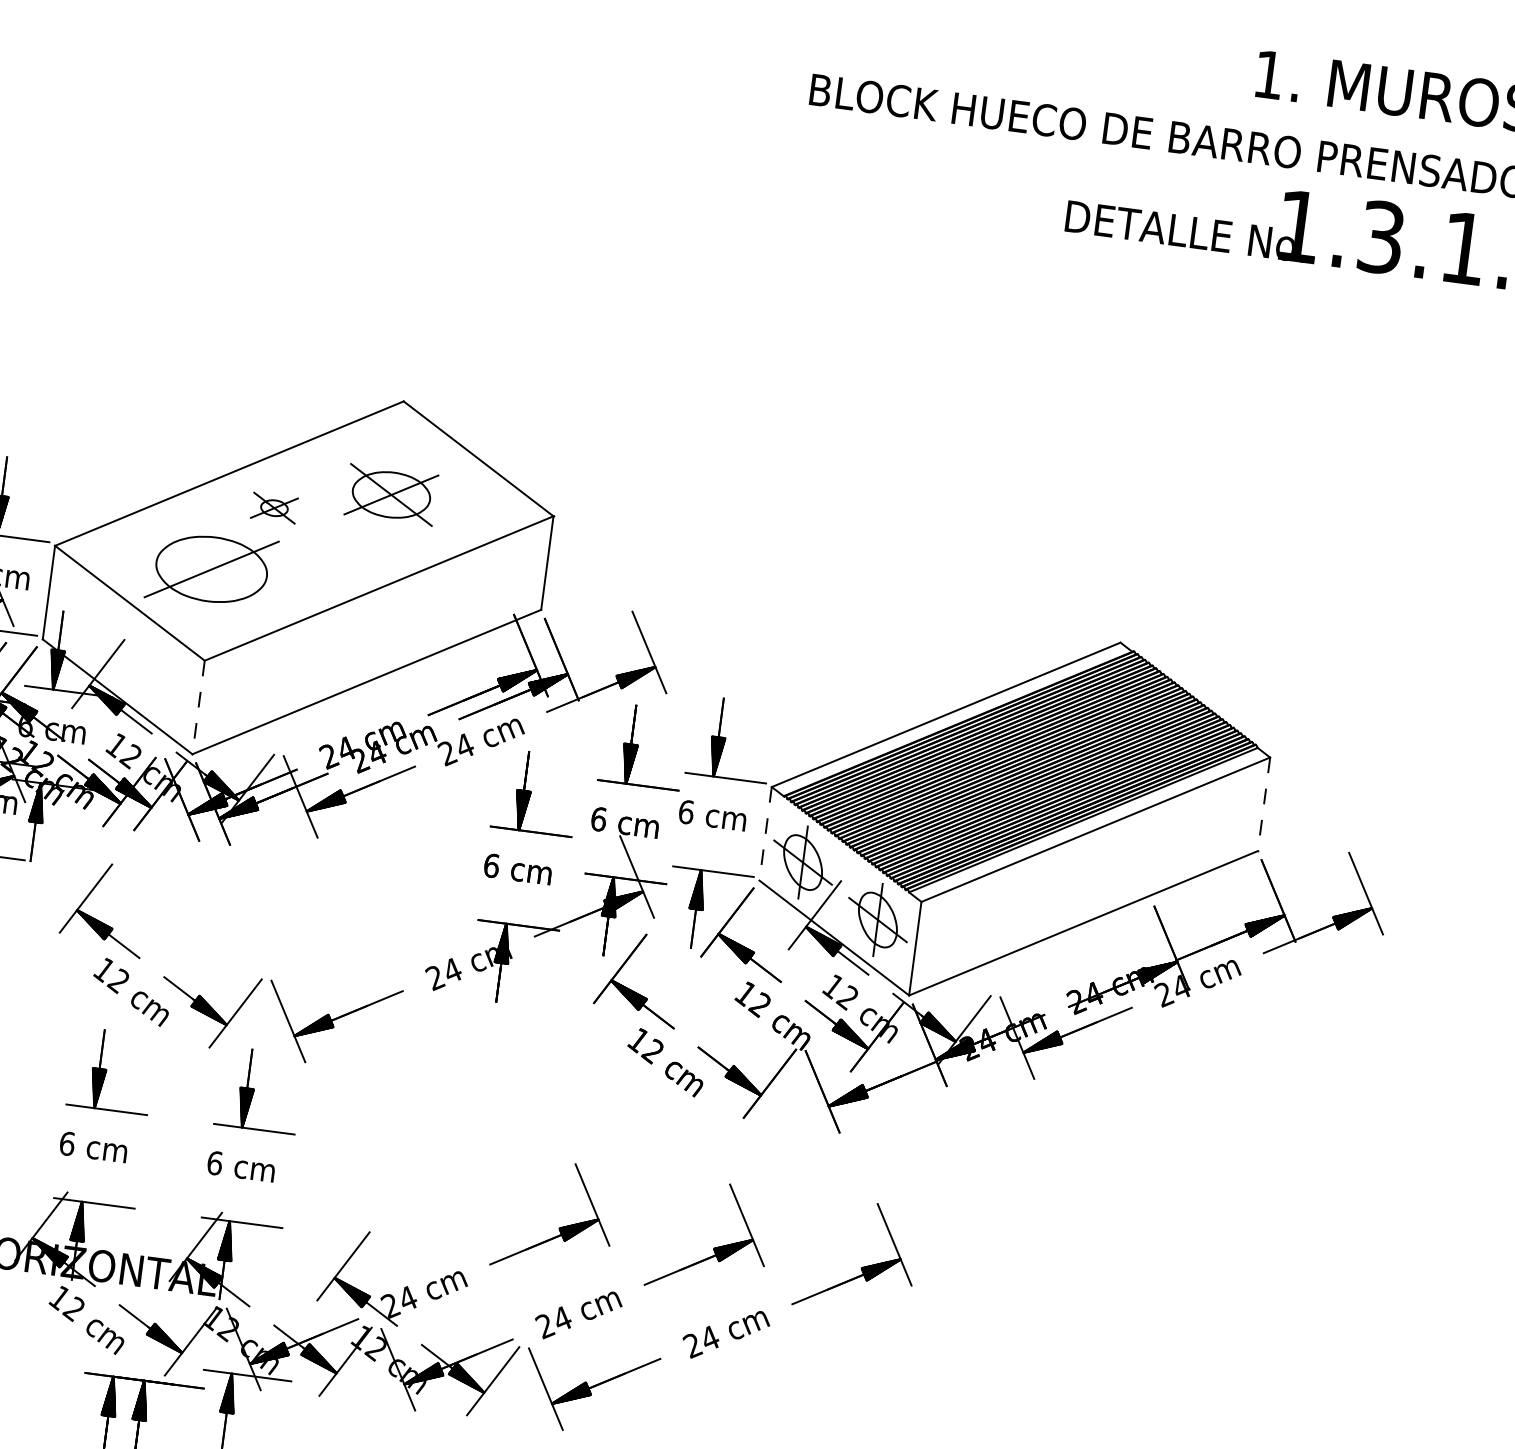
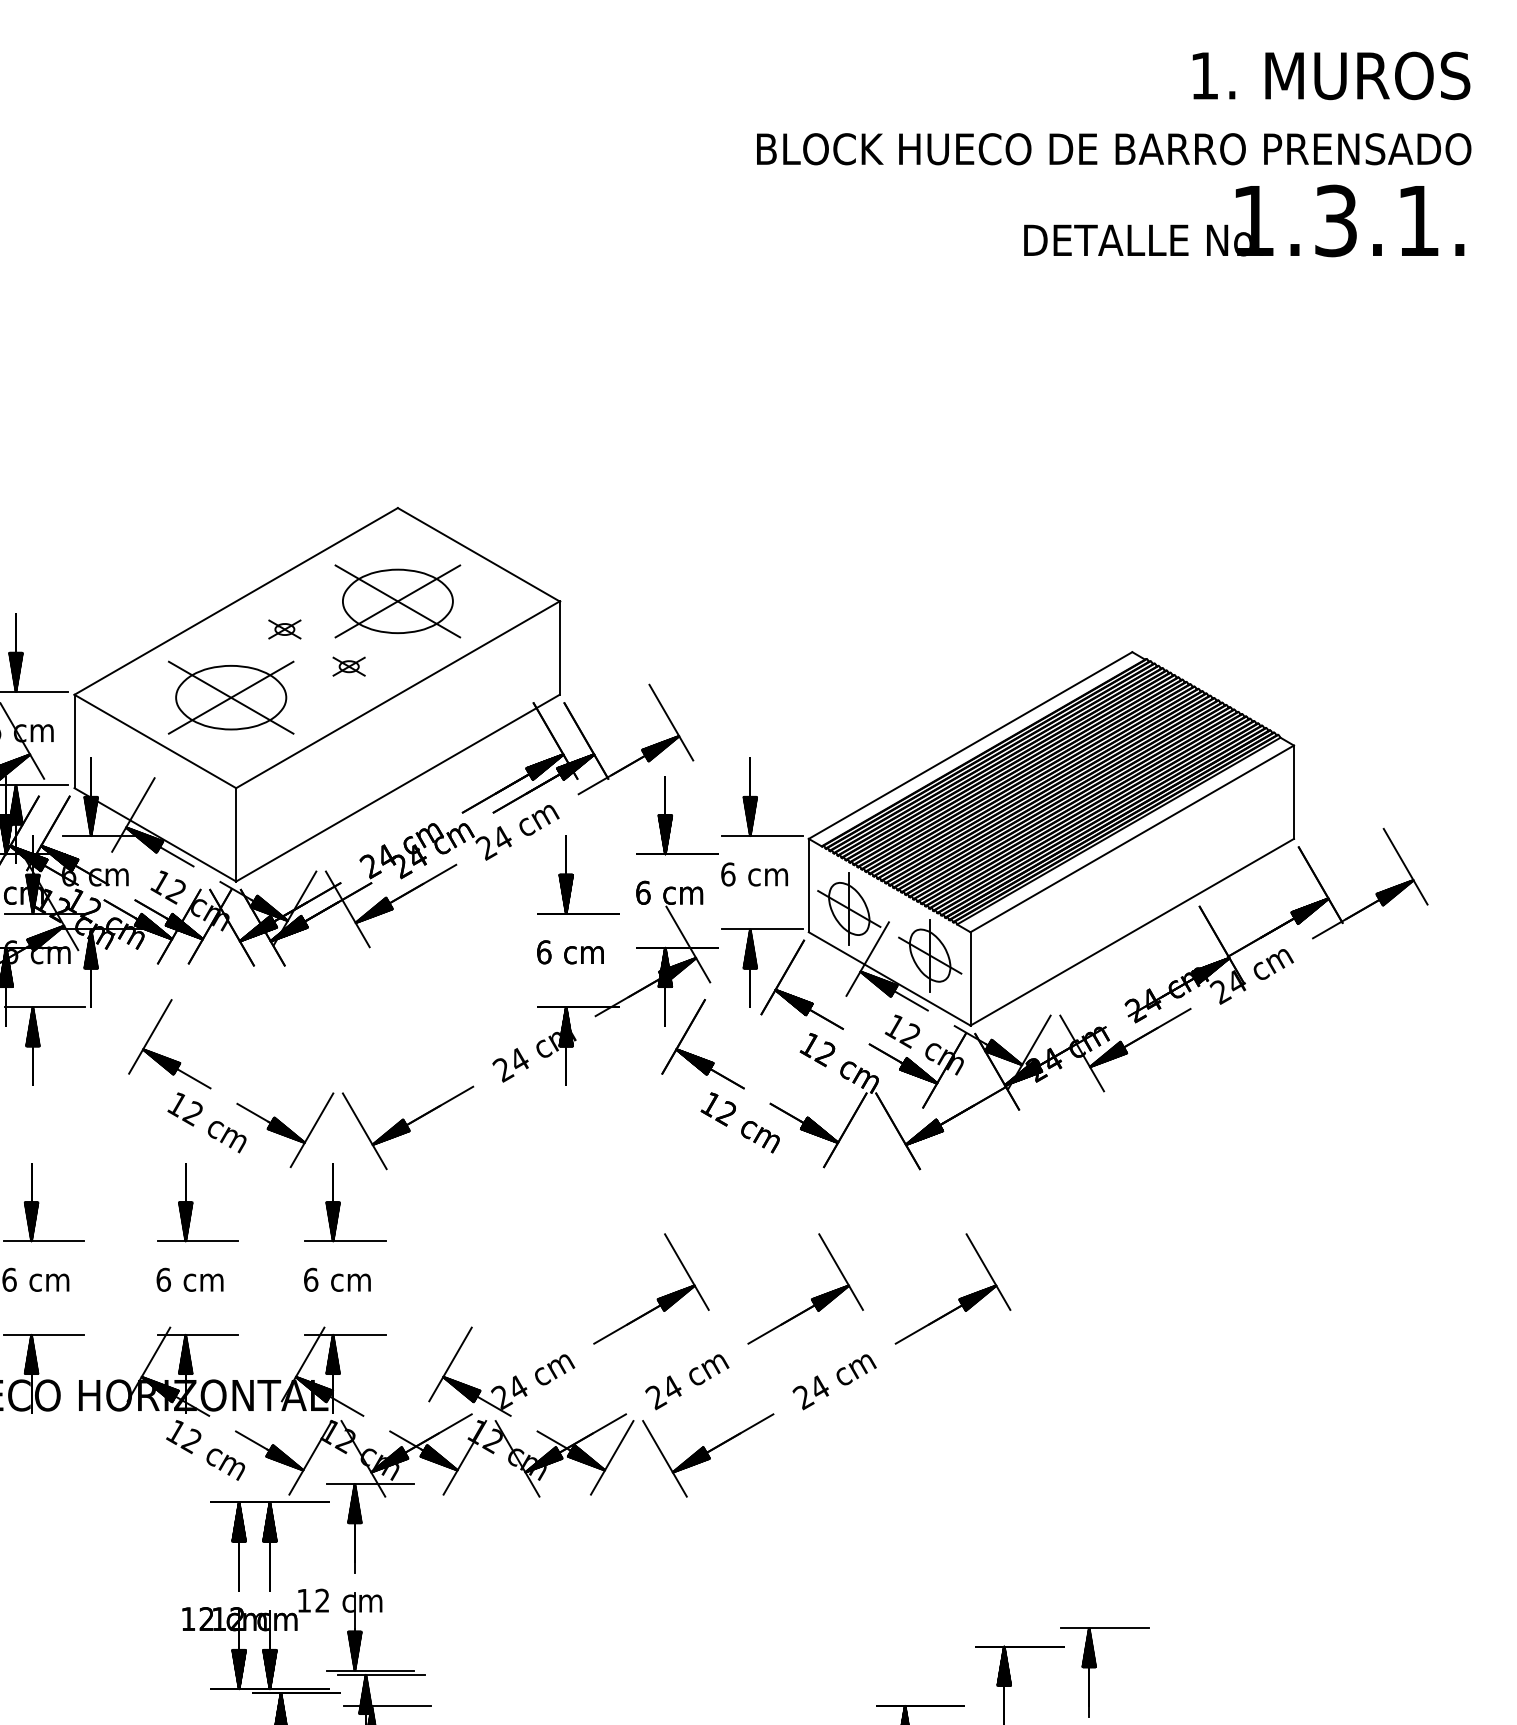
part: (391, 494) -> (397, 601), size x1.43
part: (274, 508) -> (284, 629), size x0.71
part: (333, 553) -> (348, 666), added
line: (211, 569) -> (230, 697), added
line: (198, 707) -> (236, 834), dashed -> solid
line: (1264, 804) -> (1294, 792), dashed -> solid
line: (765, 833) -> (808, 885), dashed -> solid

